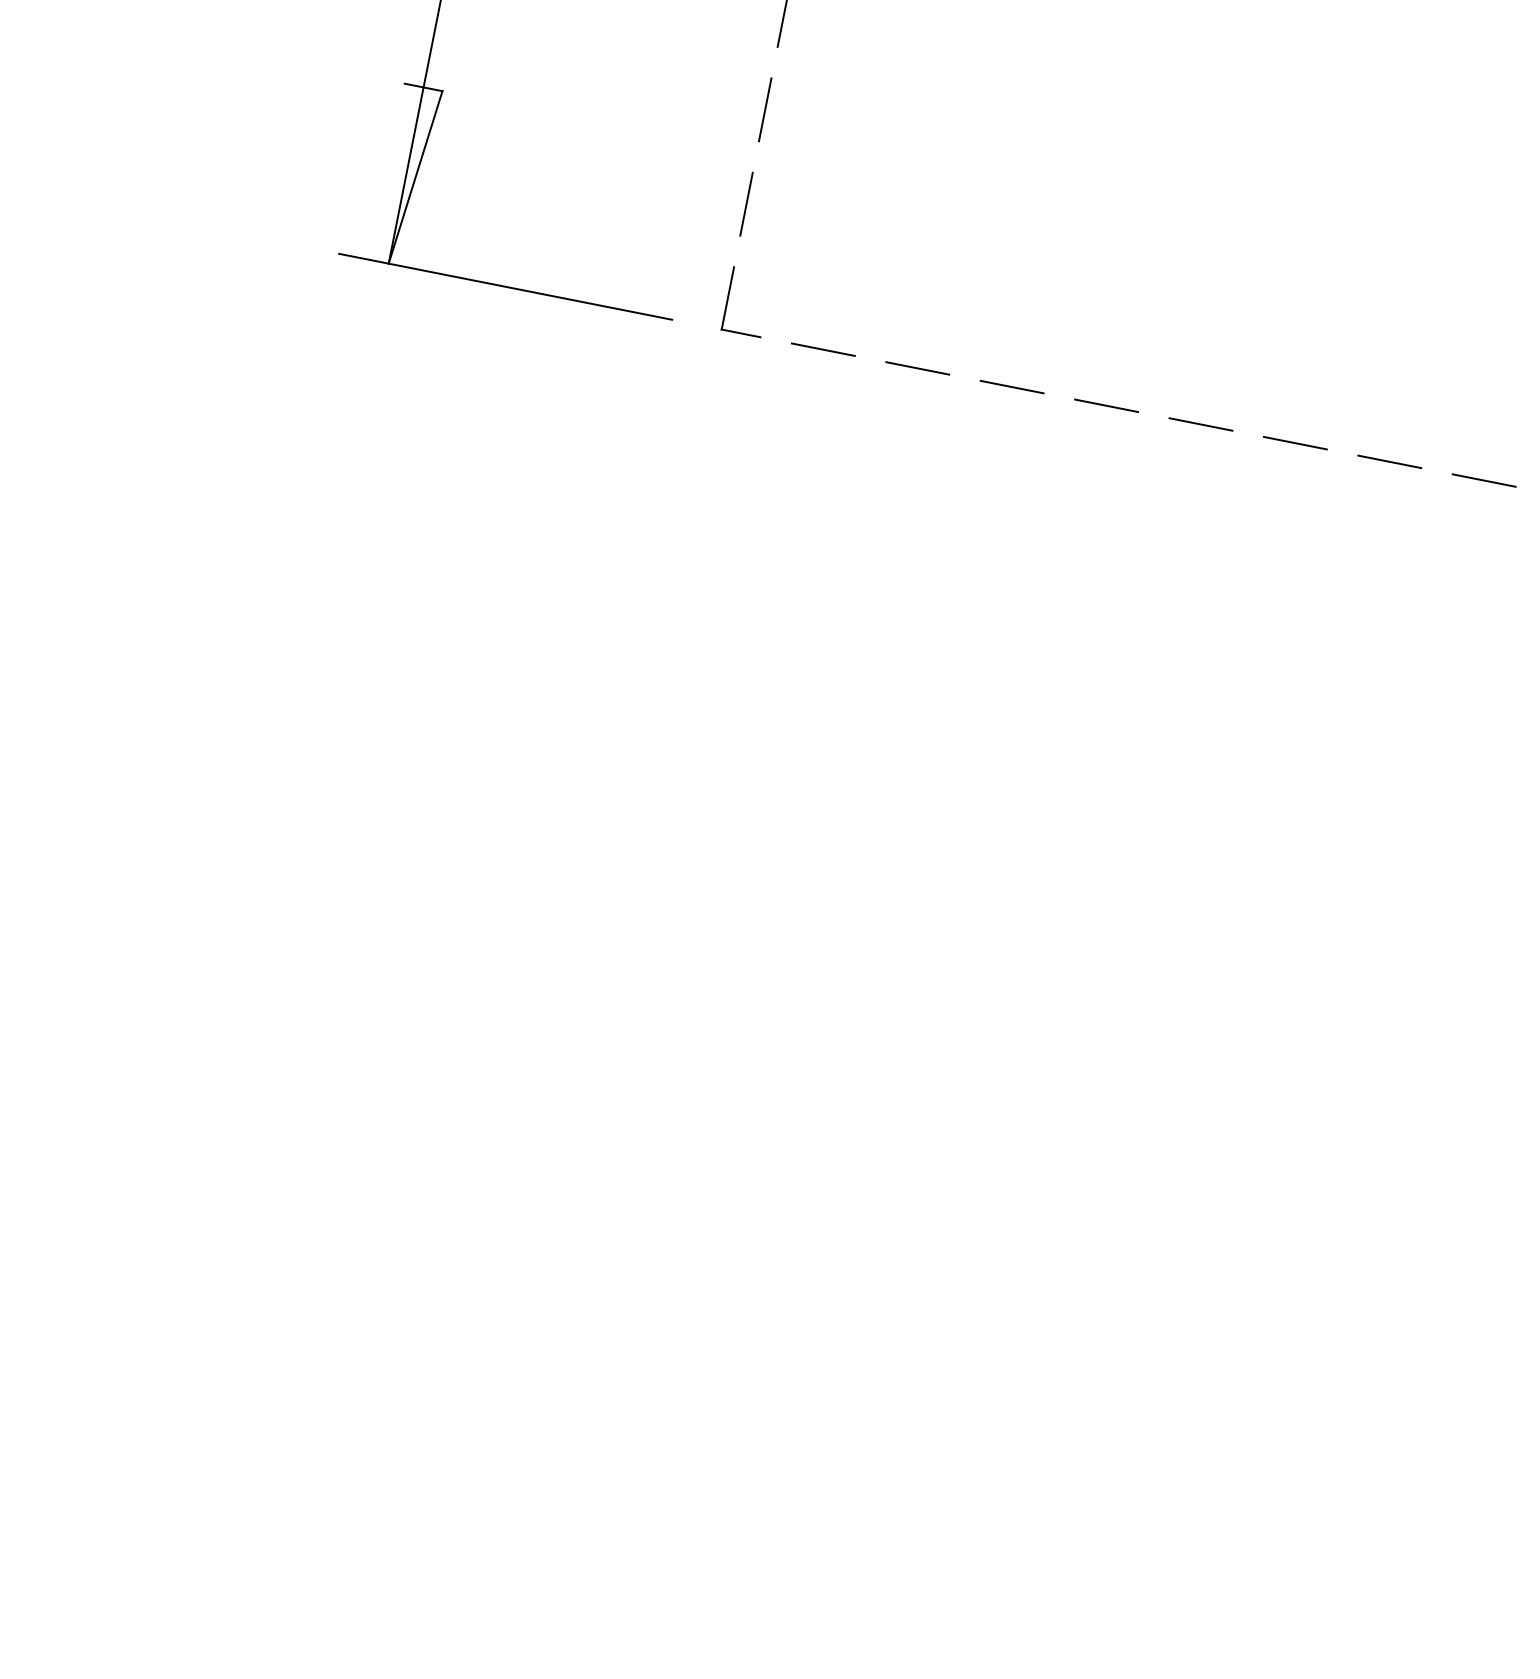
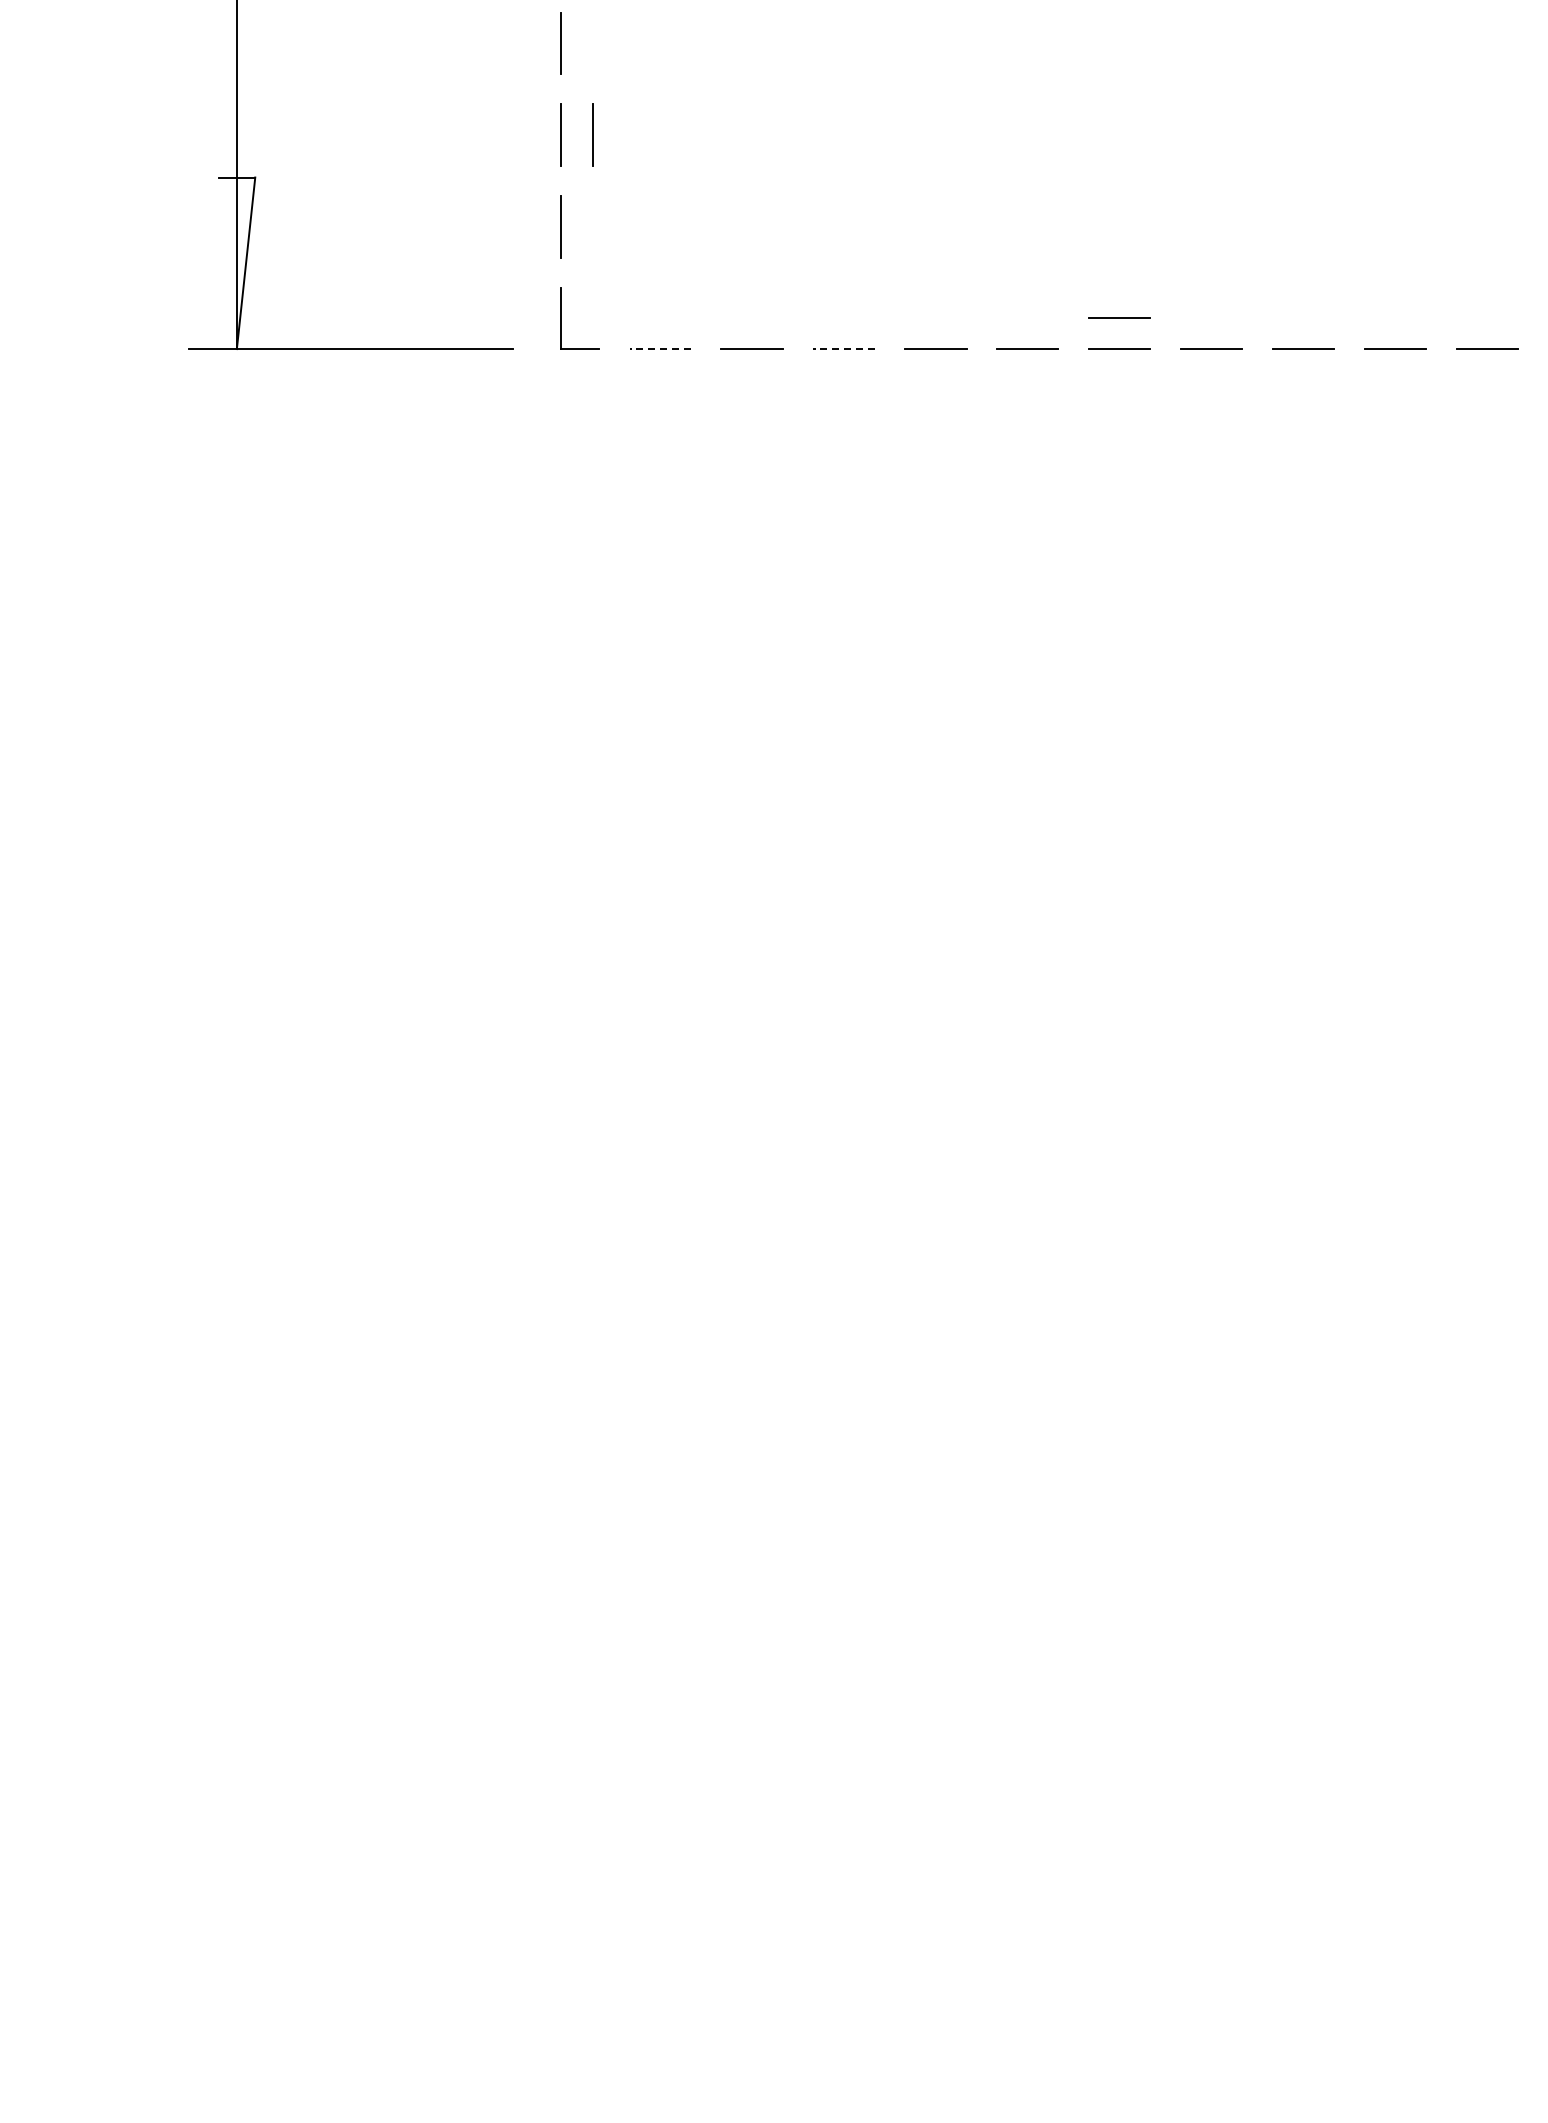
line: (797, 115) -> (592, 134), added
line: (823, 350) -> (660, 349), solid -> dashed
line: (1011, 387) -> (843, 349), solid -> dashed
line: (1301, 410) -> (1119, 317), added

